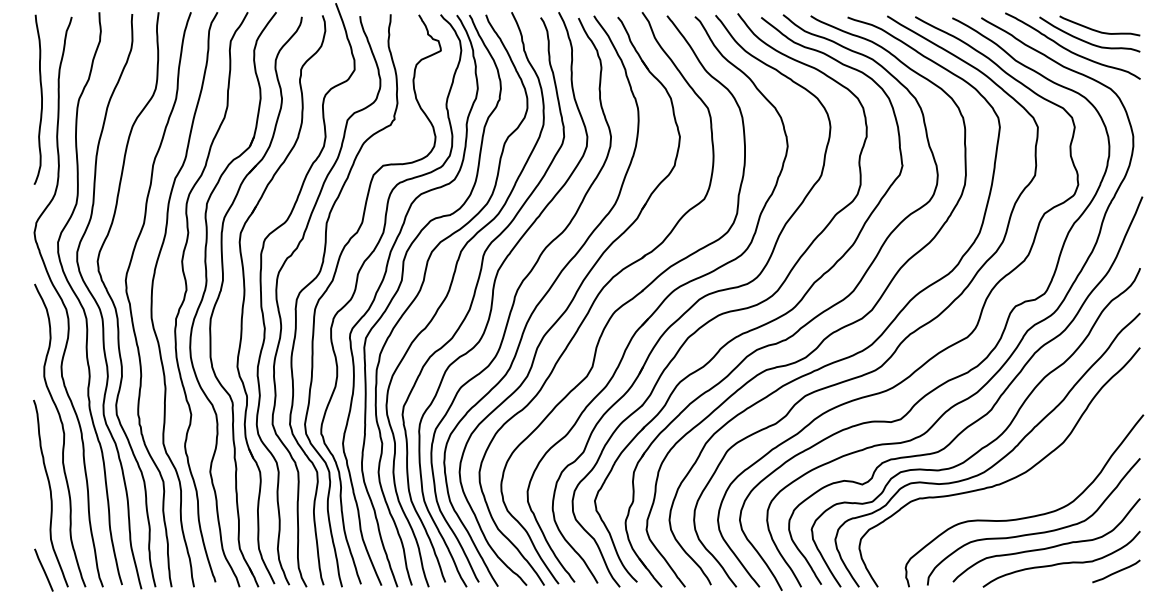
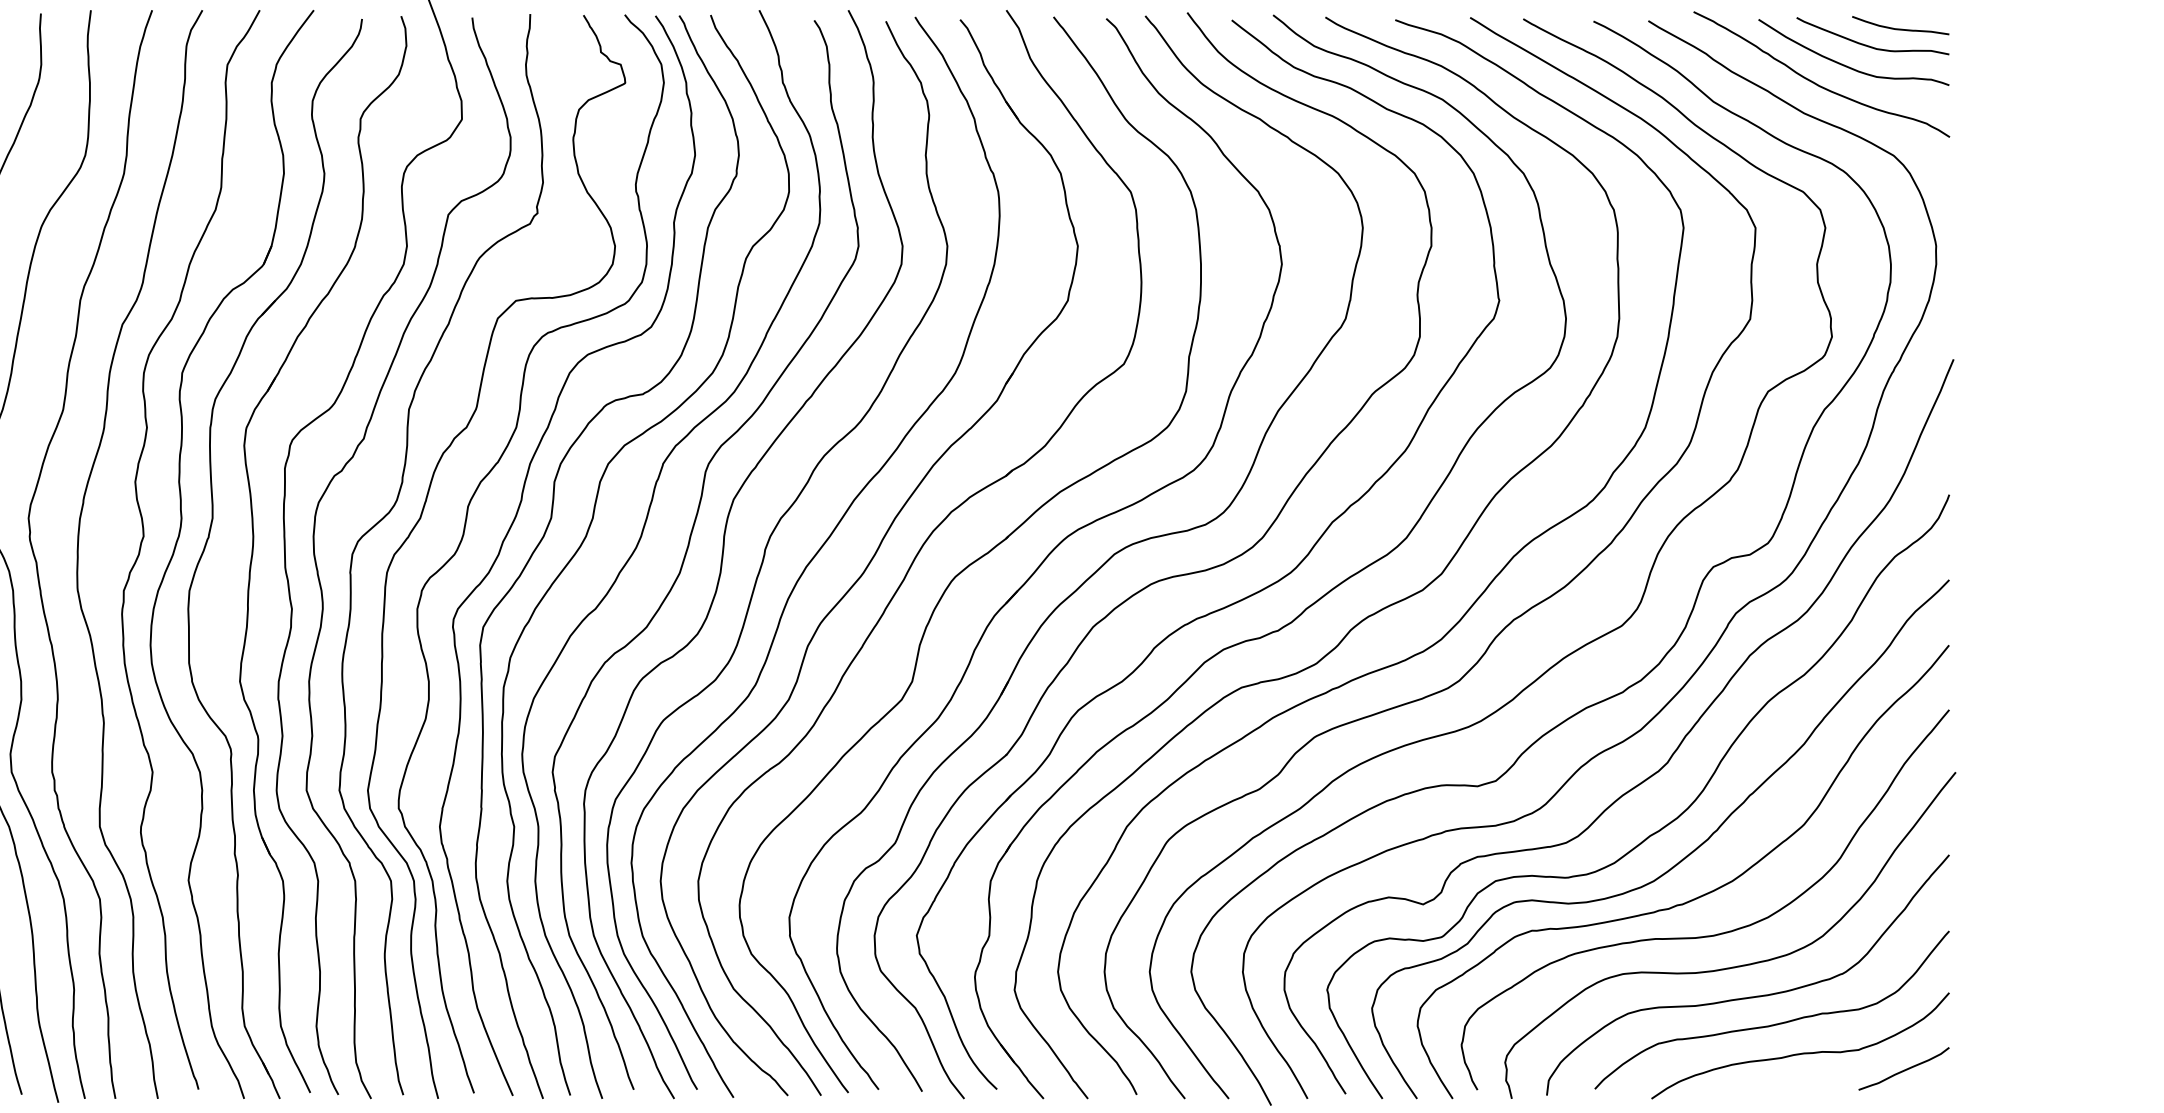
curve: (1114, 21) -> (1900, 27), added
curve: (1010, 500) -> (1703, 934), added

